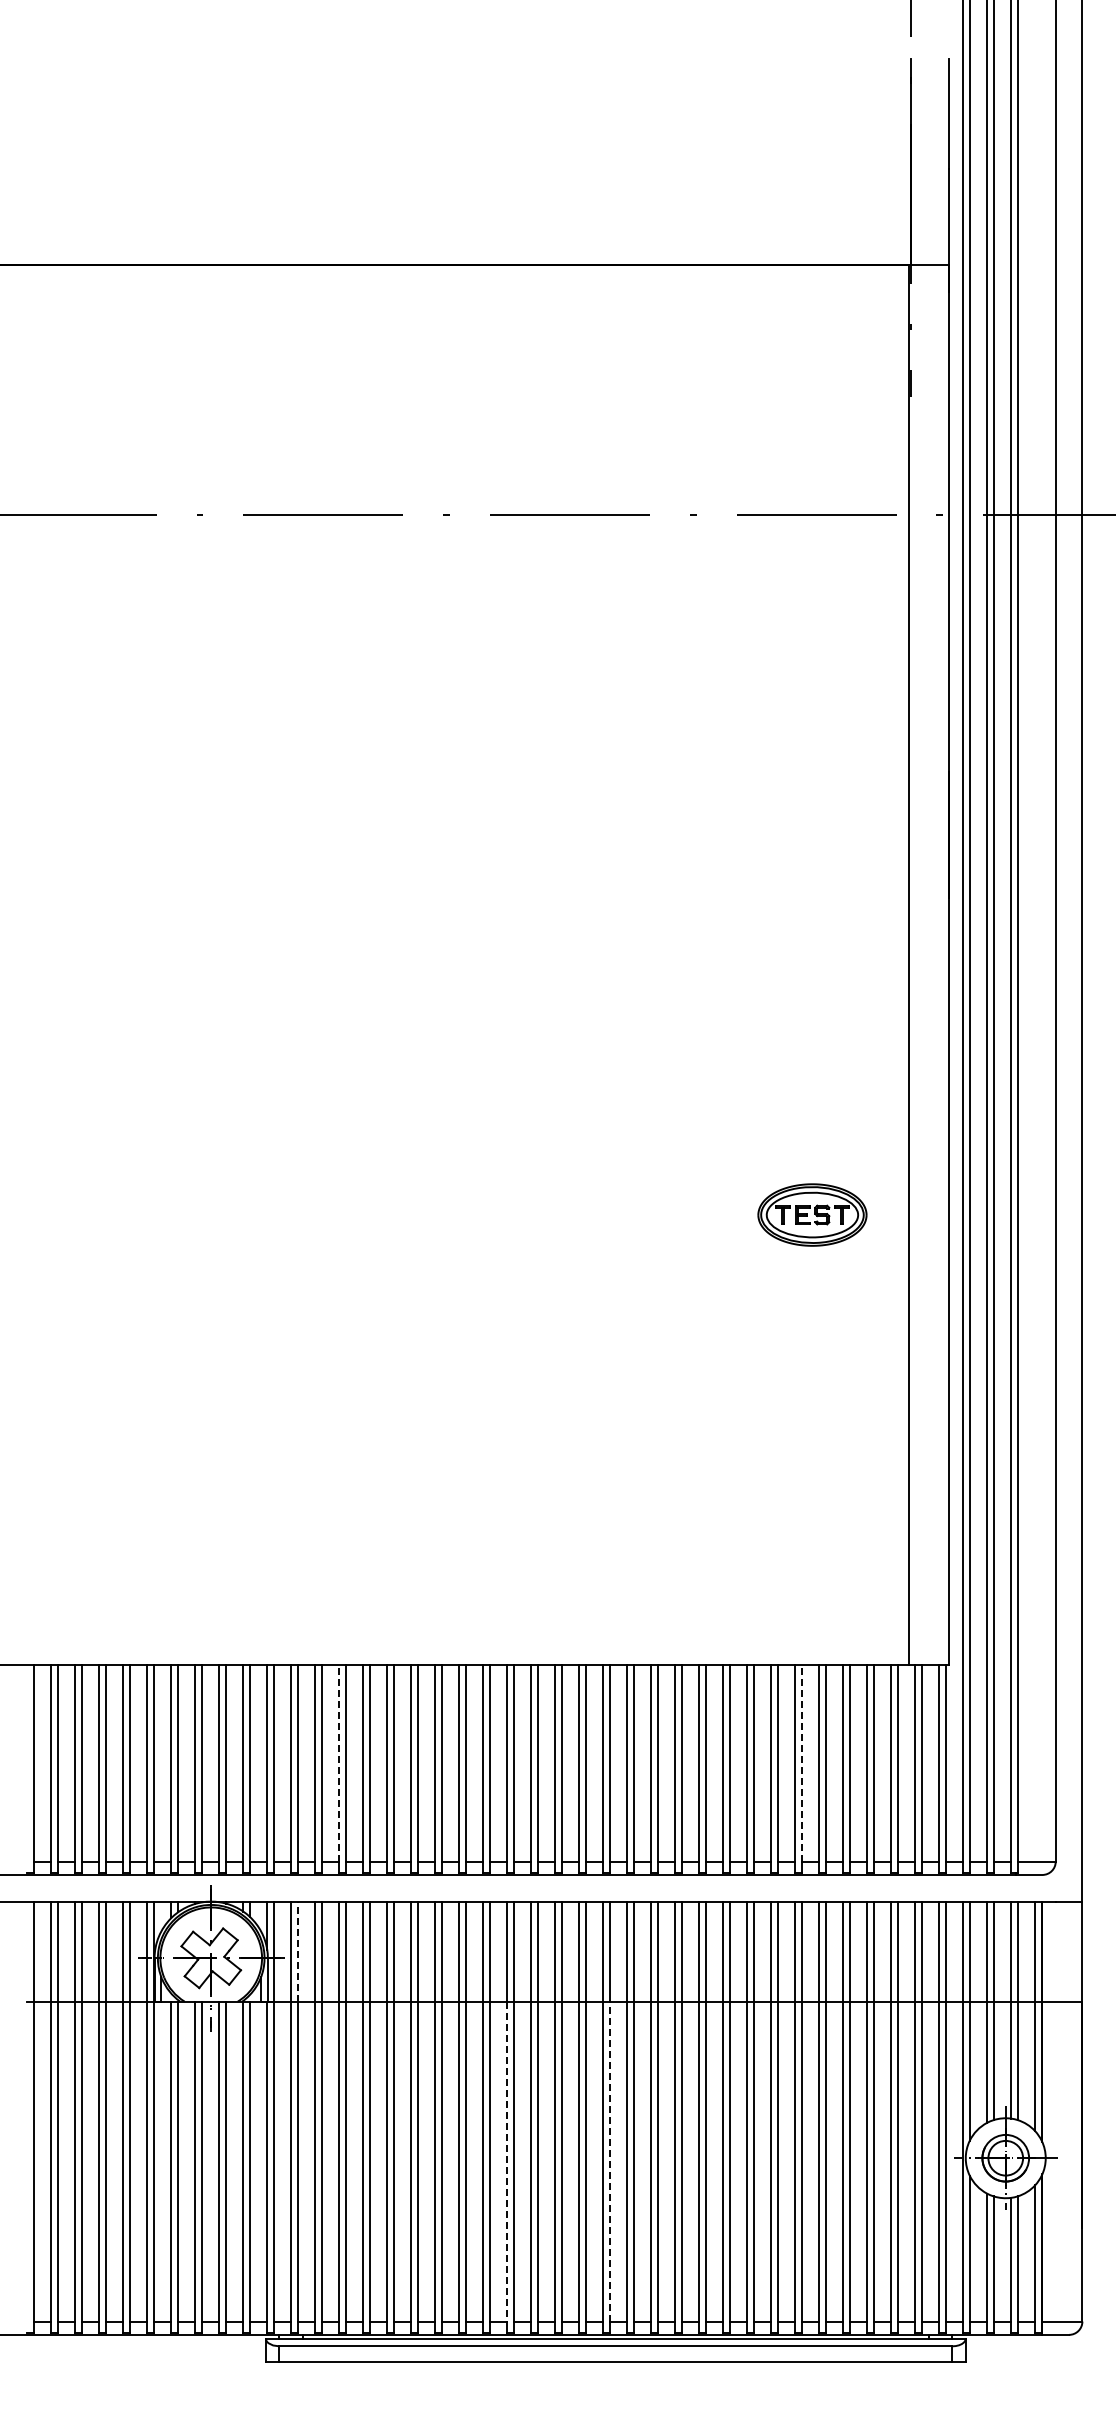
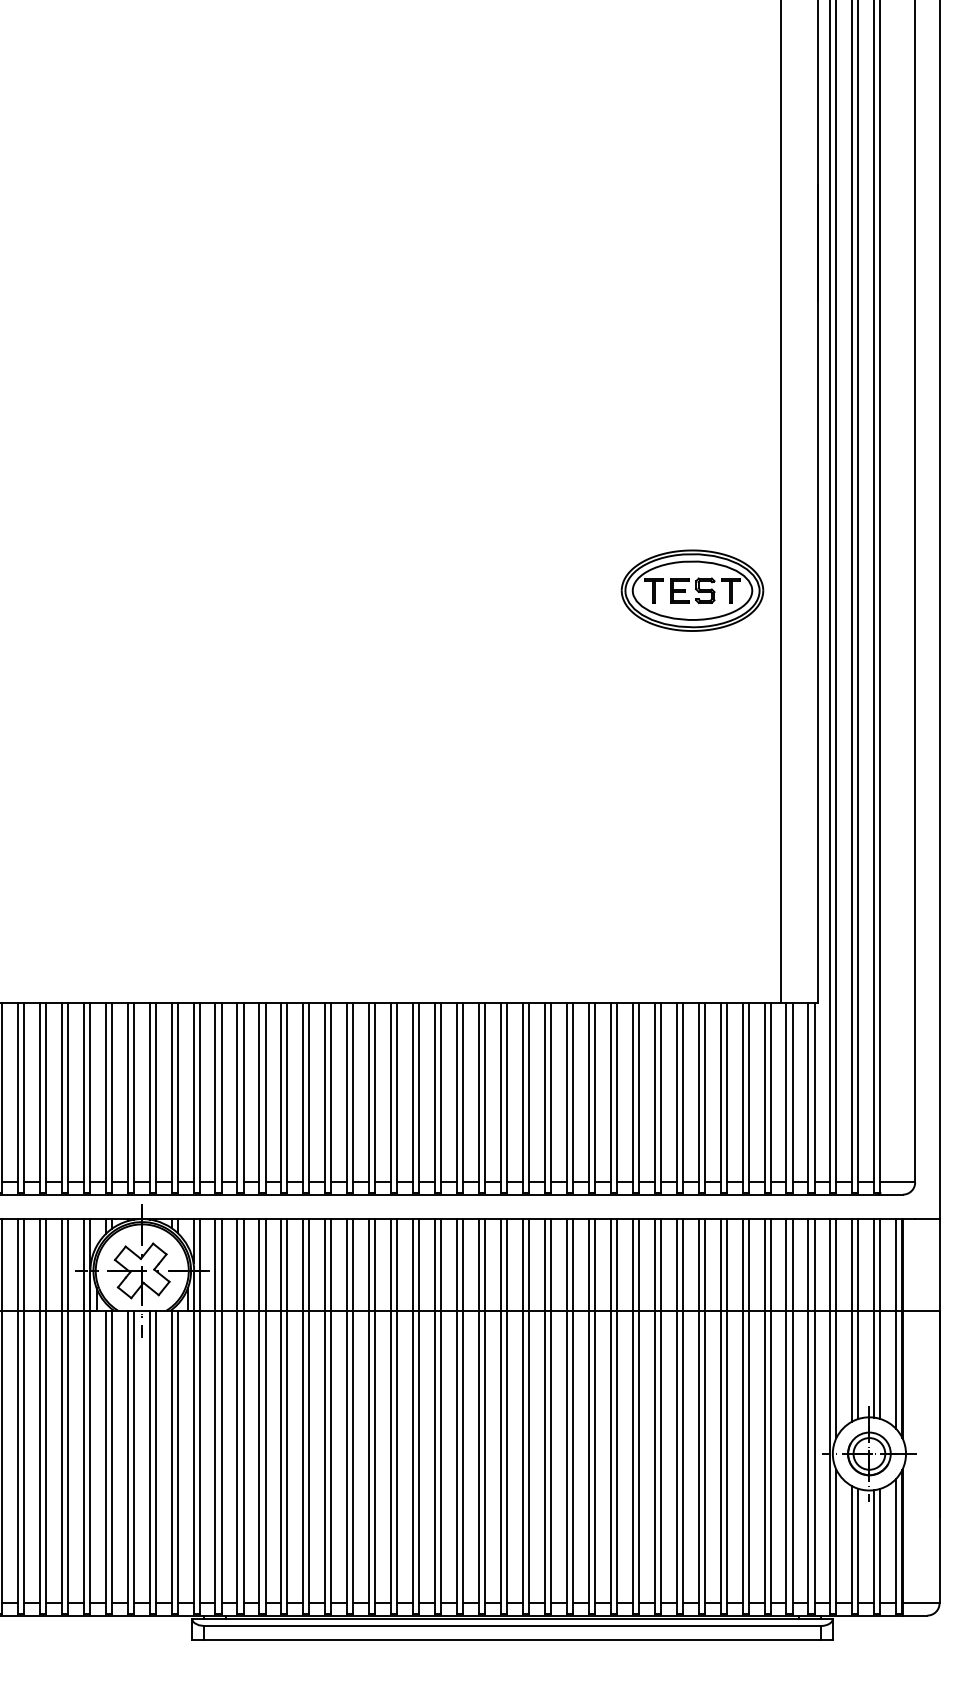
part: (812, 1214) -> (692, 590), size x1.43
line: (339, 1762) -> (259, 1091), dashed -> solid
line: (801, 1762) -> (682, 1091), dashed -> solid
line: (297, 1951) -> (221, 1264), dashed -> solid
line: (507, 2161) -> (413, 1456), dashed -> solid
line: (609, 2161) -> (506, 1456), dashed -> solid

